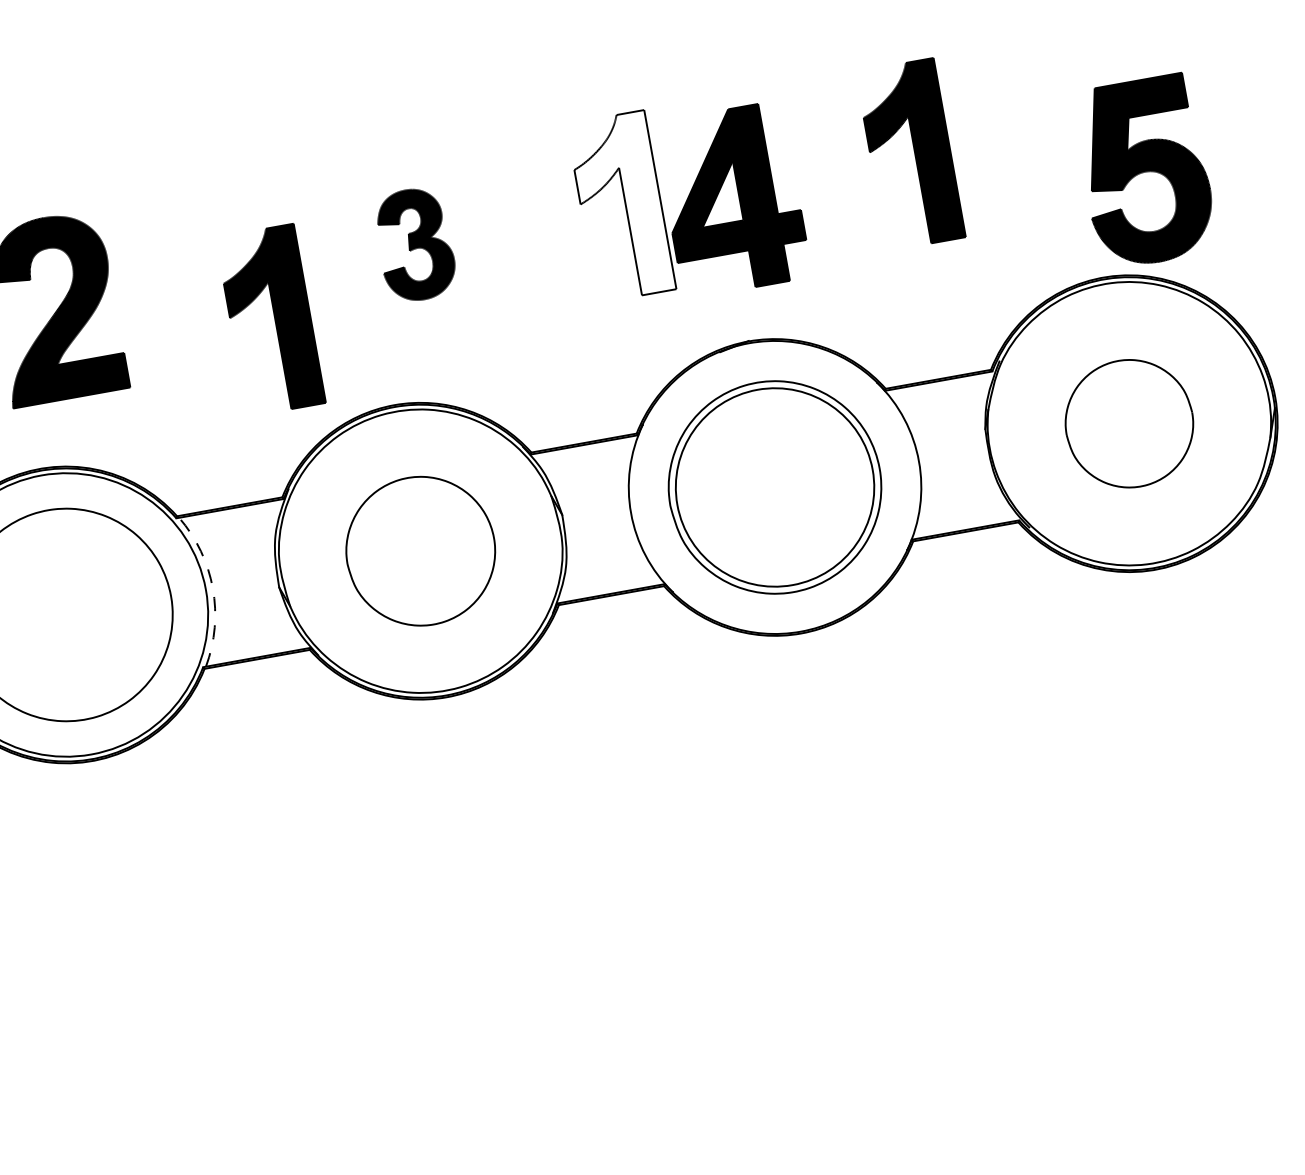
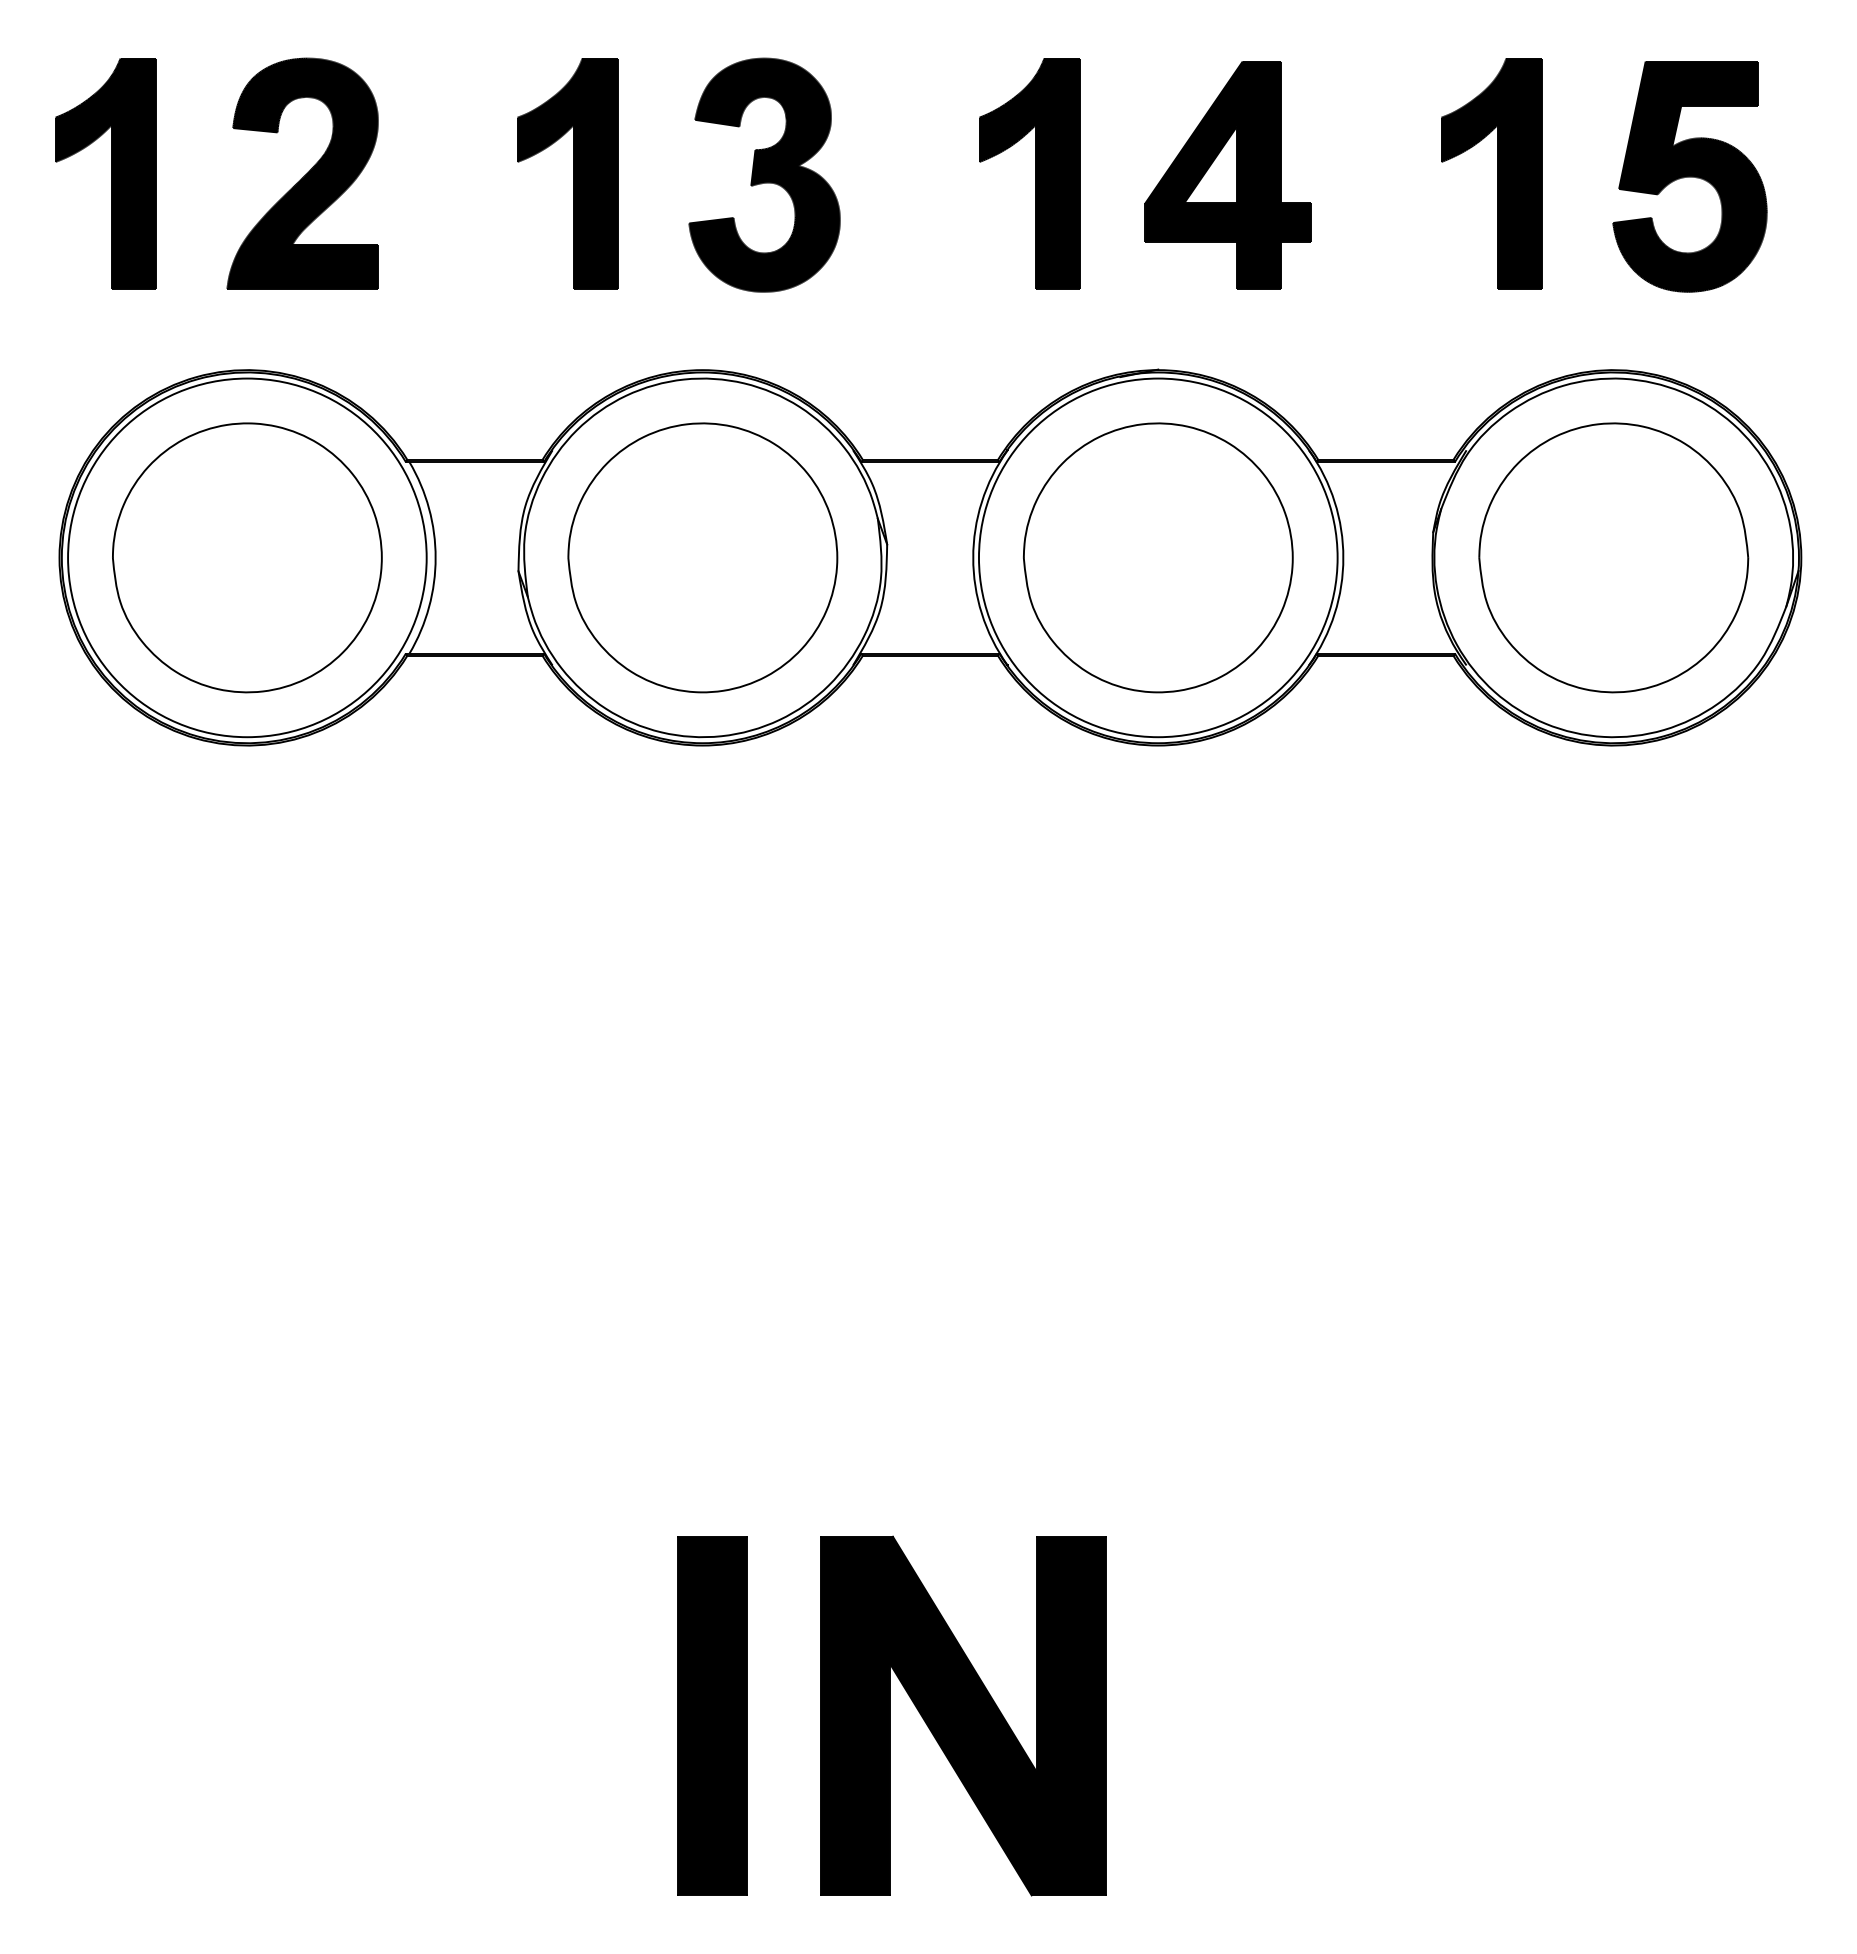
part: (910, 154) -> (1491, 173), moved
part: (1144, 171) -> (1689, 176), moved
part: (732, 200) -> (1227, 175), moved
fill: (621, 206) -> (1029, 173), added
part: (415, 244) -> (764, 174), size x1.67
part: (270, 320) -> (567, 173), moved
part: (1129, 423) -> (1613, 557), size x1.67
circle: (774, 487) -> (1157, 557), size x1.43
part: (420, 550) -> (702, 557), size x1.43
arc: (212, 588) -> (435, 557), dashed -> solid

